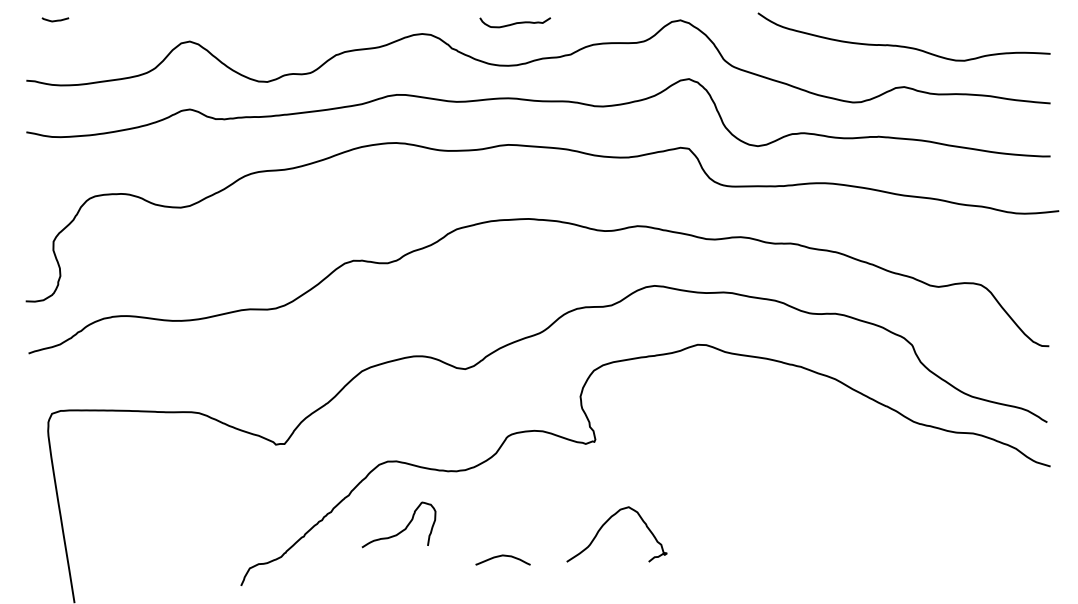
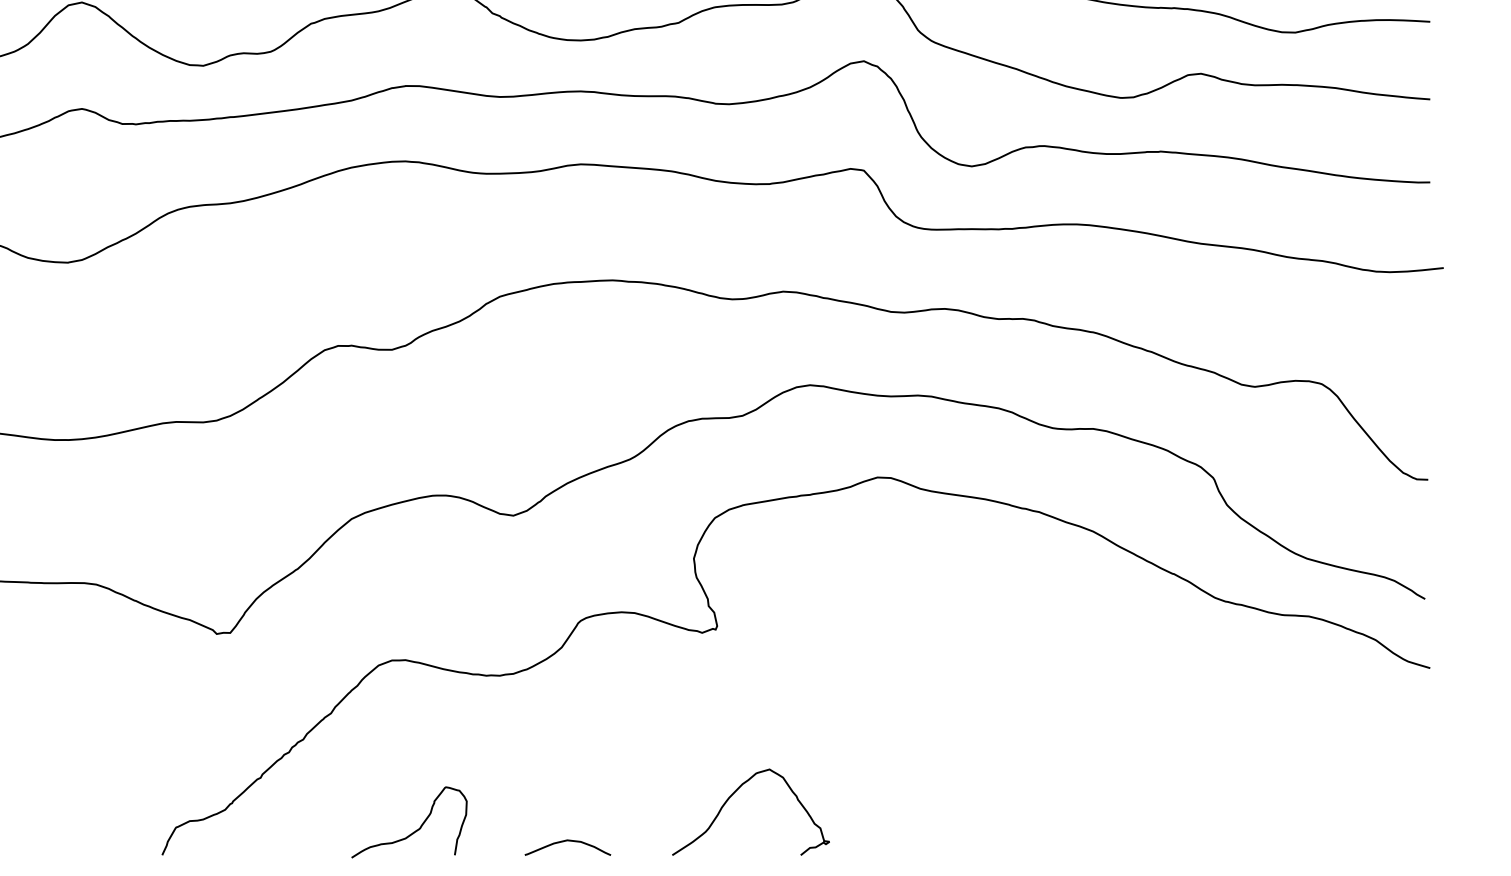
curve: (606, 523) -> (734, 795), moved
curve: (402, 529) -> (415, 829), moved
curve: (502, 556) -> (566, 842), moved

